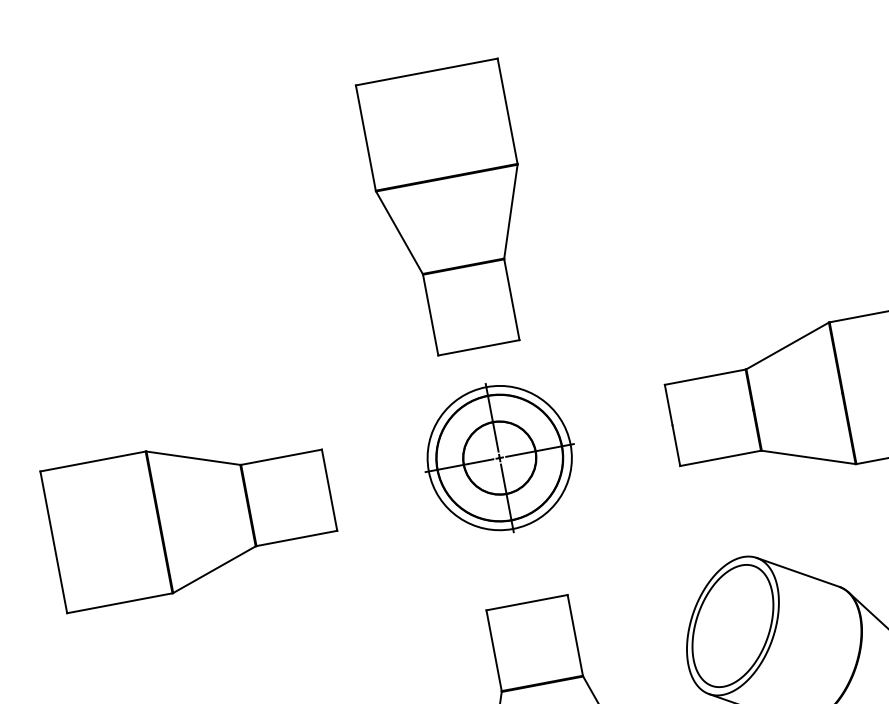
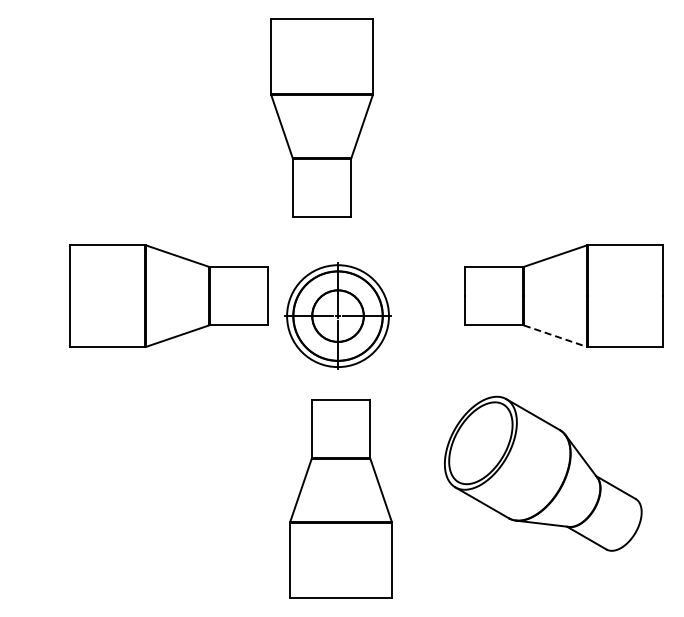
part: (452, 209) -> (321, 117), moved
part: (498, 457) -> (337, 315), moved
line: (810, 457) -> (556, 336), solid -> dashed
part: (191, 515) -> (168, 295), moved

